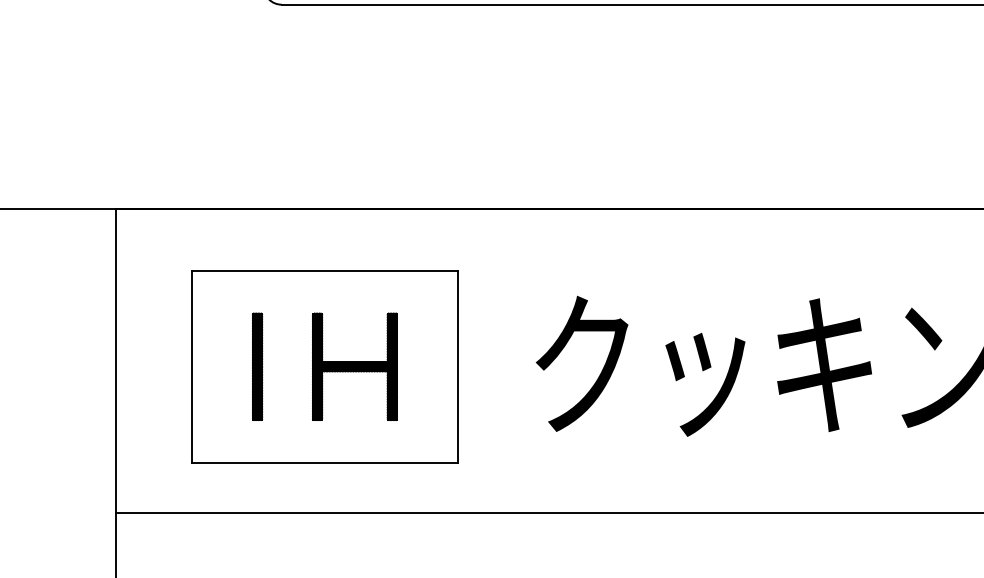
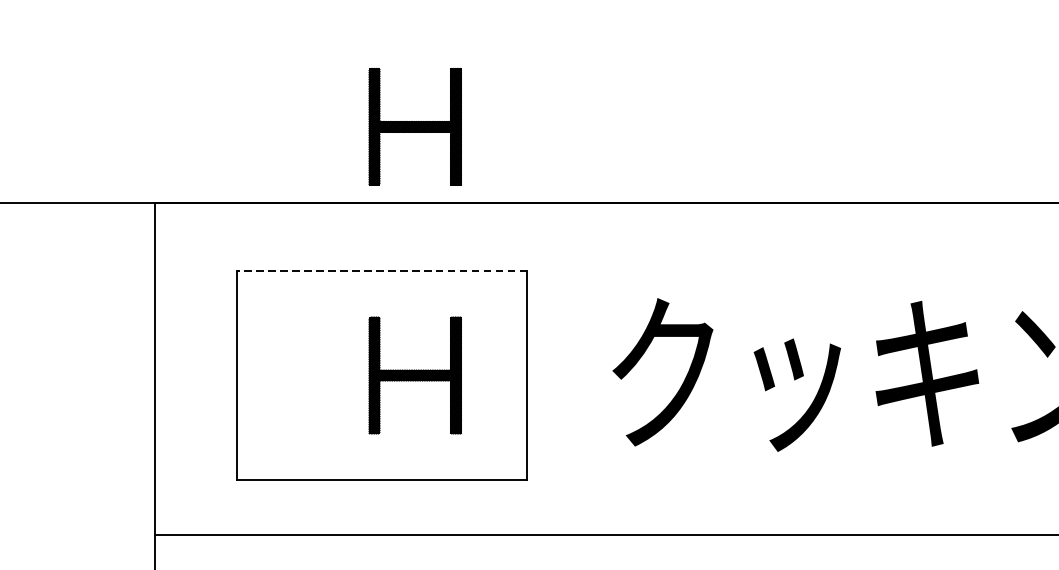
part: (354, 138) -> (414, 126), added
line: (324, 270) -> (382, 270), solid -> dashed
part: (257, 366) -> (309, 375), removed

